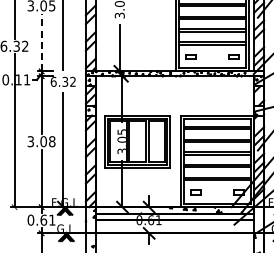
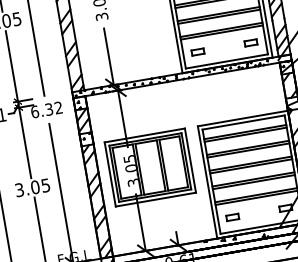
line: (41, 42) -> (11, 66), dashed -> solid
text: (52, 141) -> (46, 185), 3.08 -> 3.05

